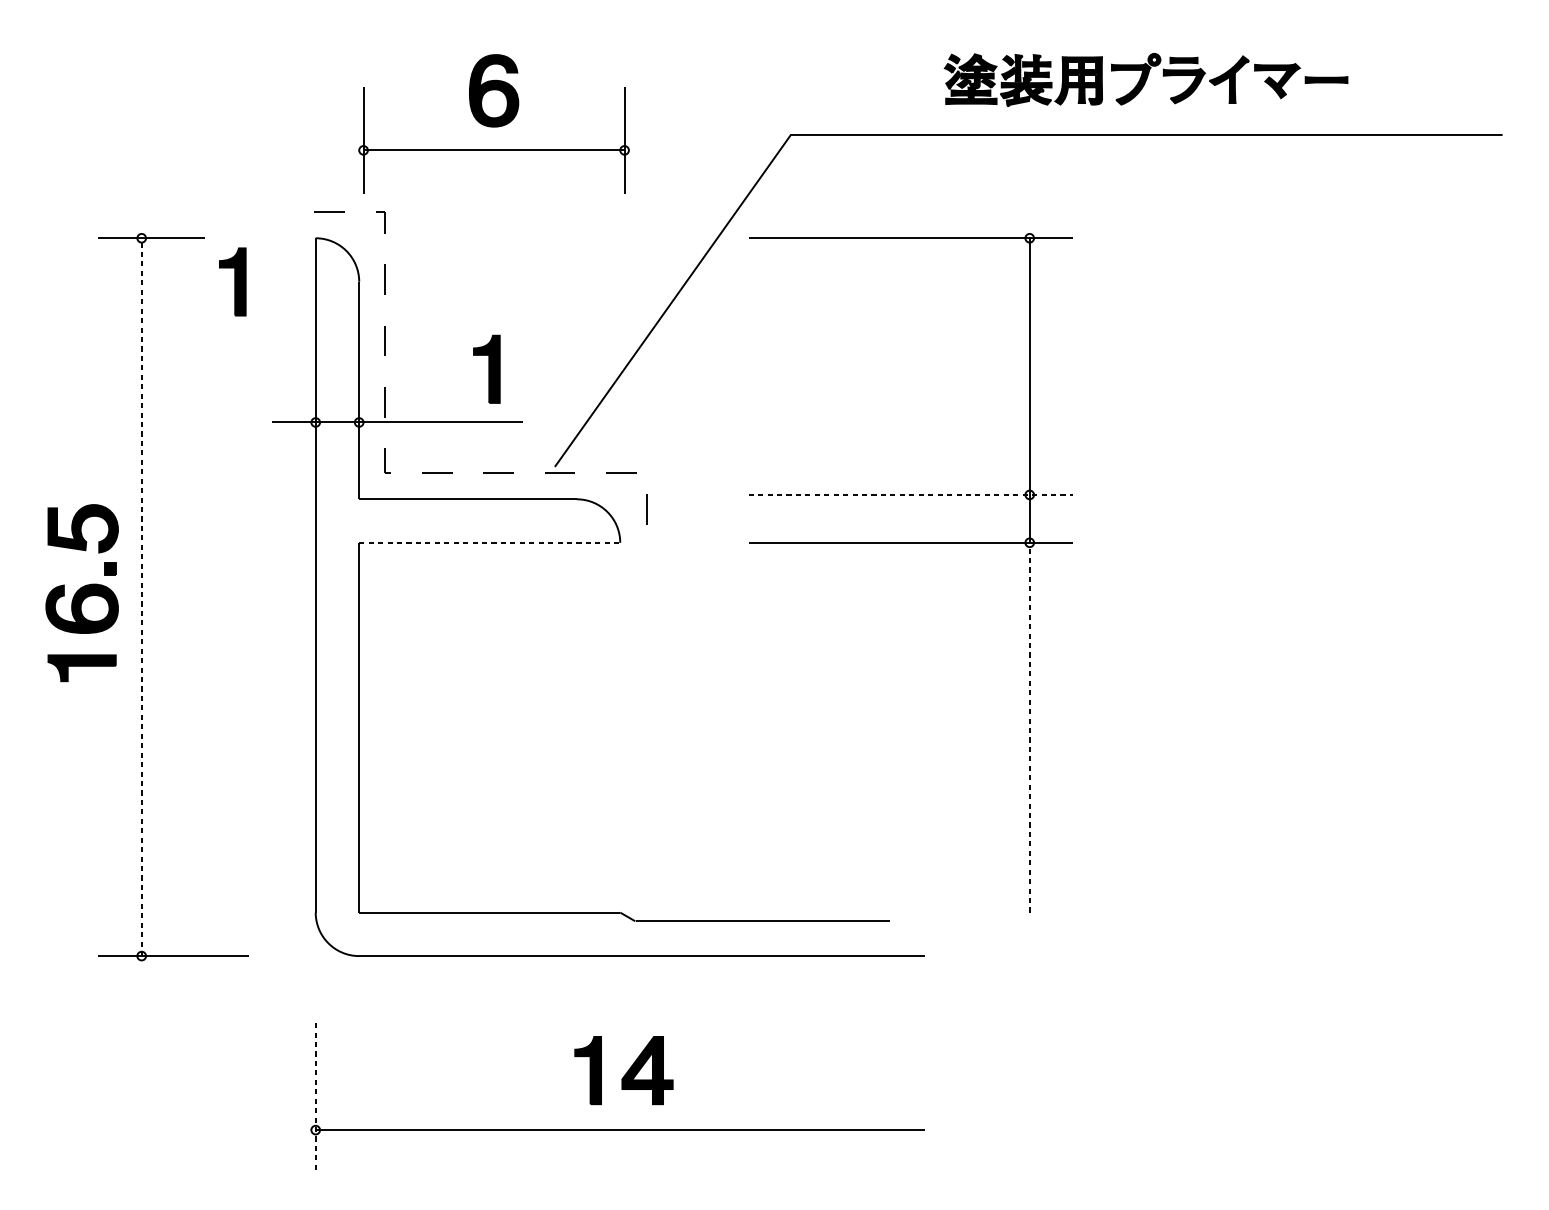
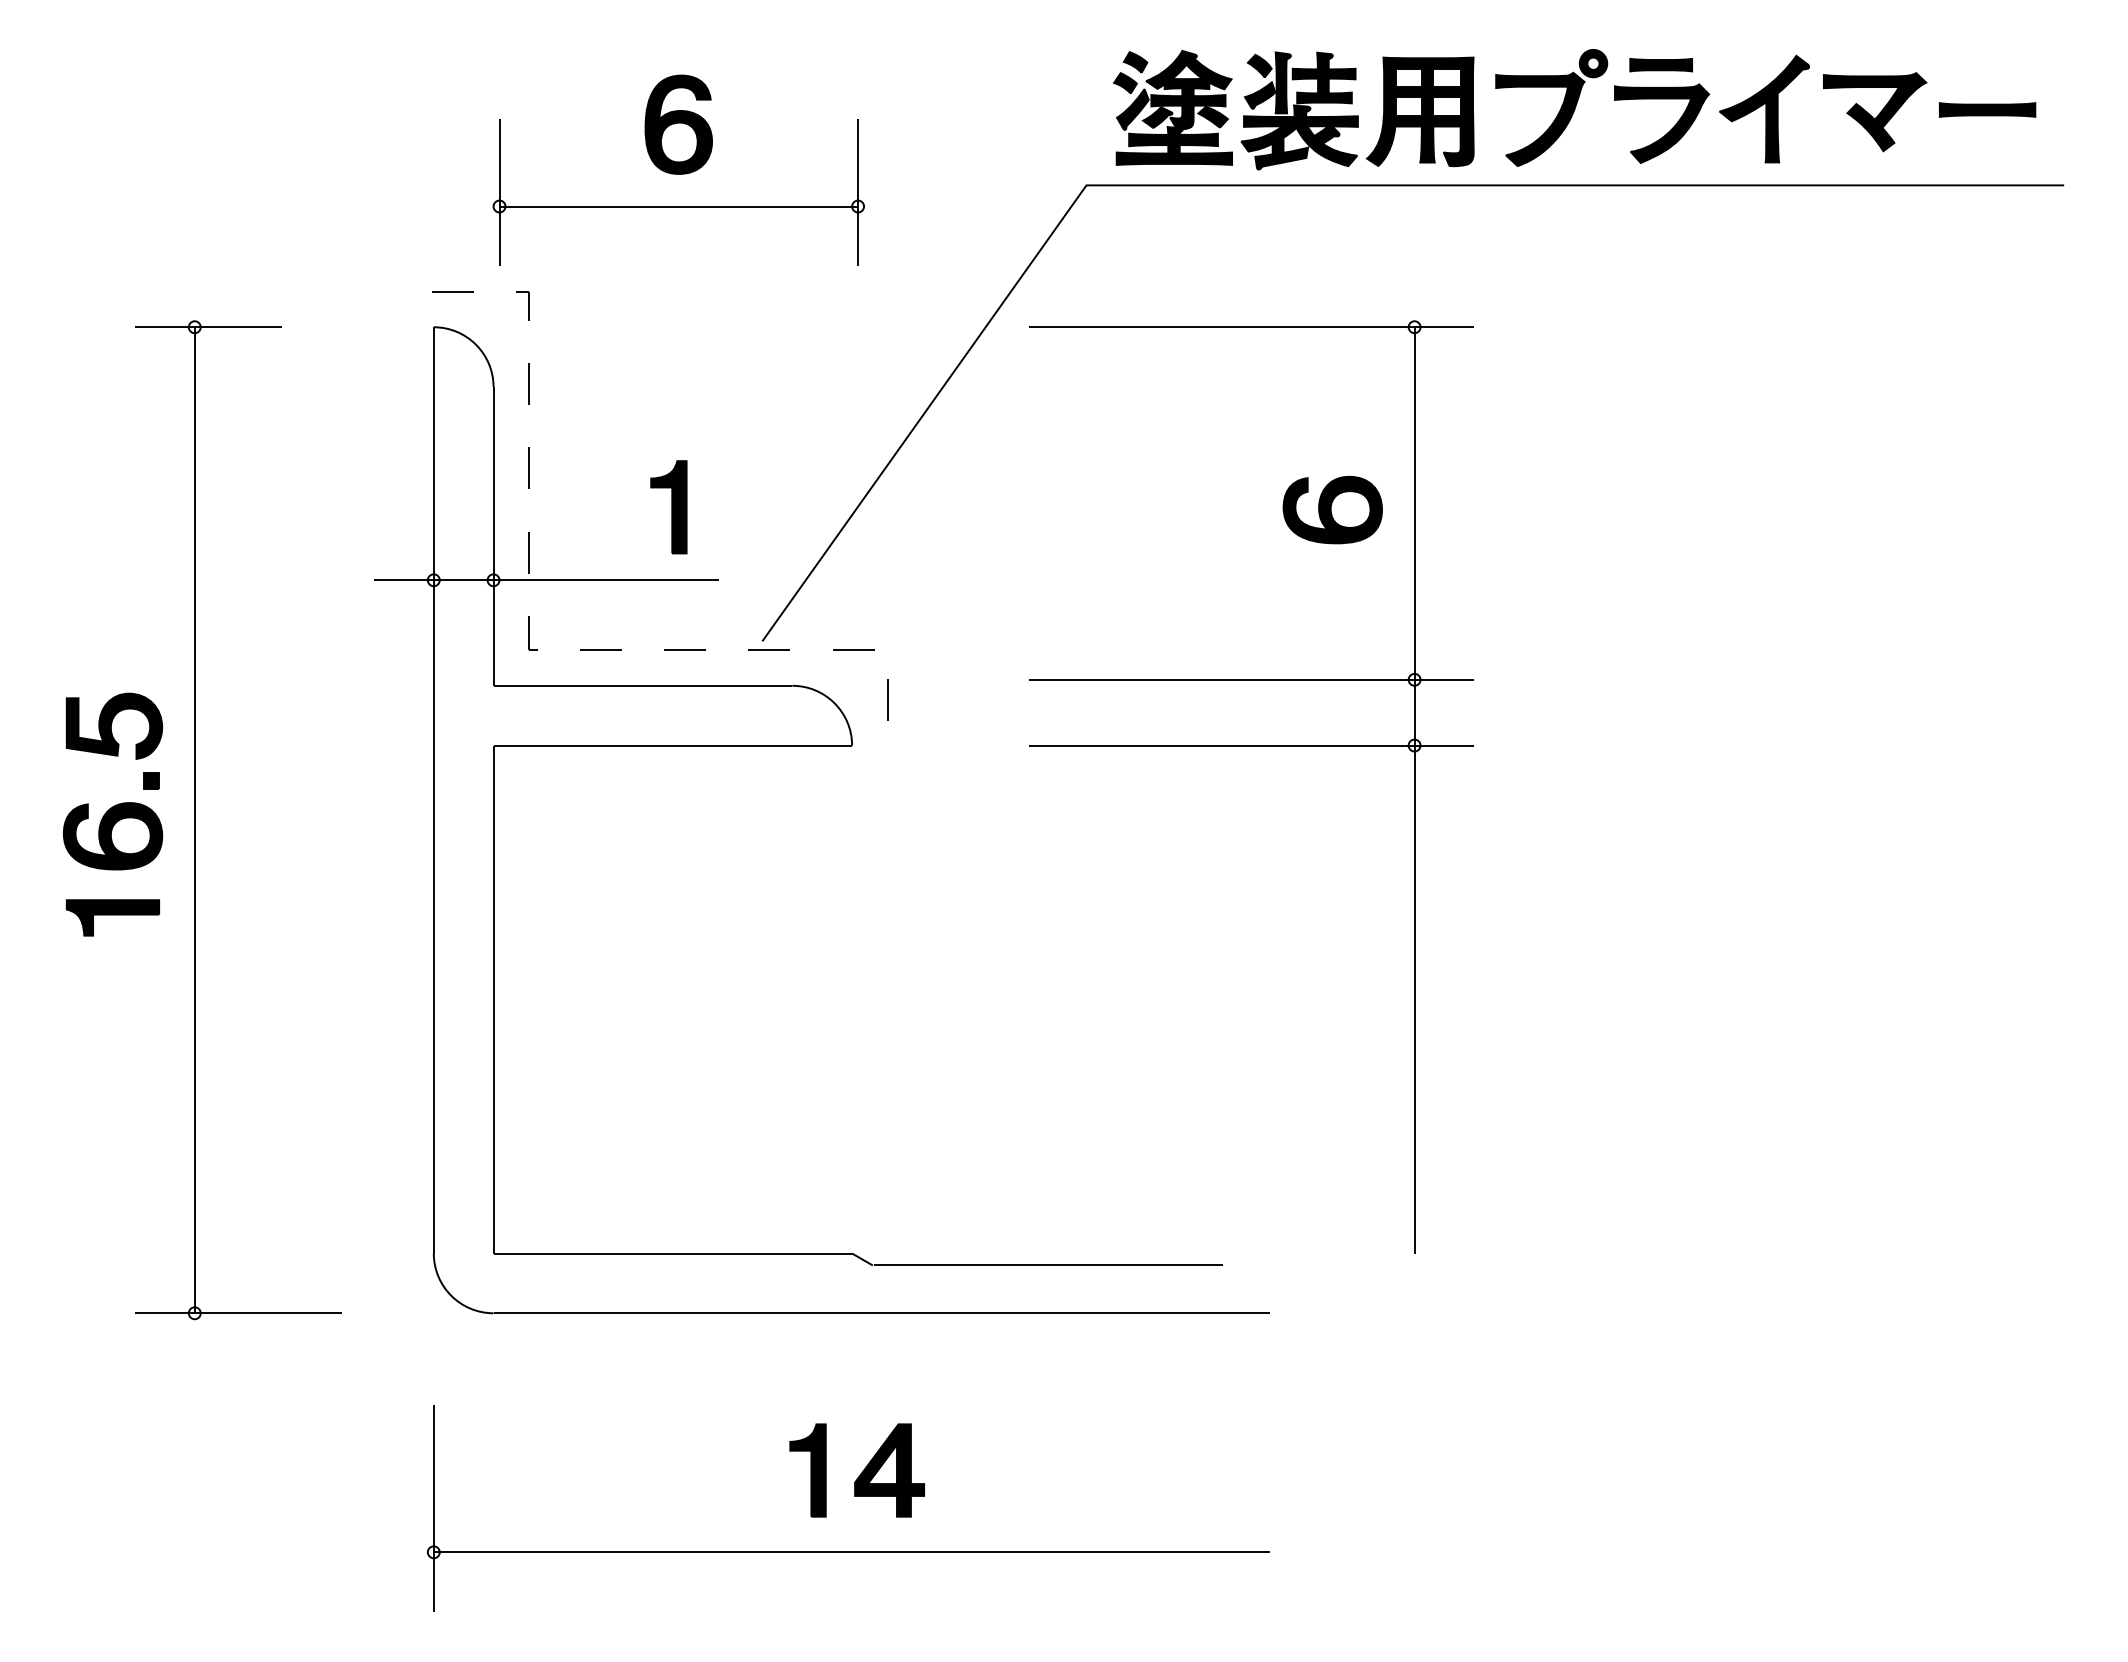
part: (1146, 79) -> (1574, 109), size x1.67
part: (232, 282) -> (319, 387), removed
part: (969, 370) -> (1332, 509), added
line: (911, 494) -> (1251, 679), dashed -> solid
line: (490, 542) -> (673, 745), dashed -> solid
line: (141, 596) -> (194, 819), dashed -> solid
line: (1029, 727) -> (1414, 999), dashed -> solid
line: (315, 1098) -> (433, 1509), dashed -> solid

